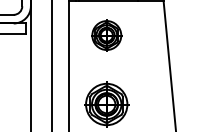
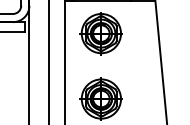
part: (106, 35) -> (101, 33), size x1.43

